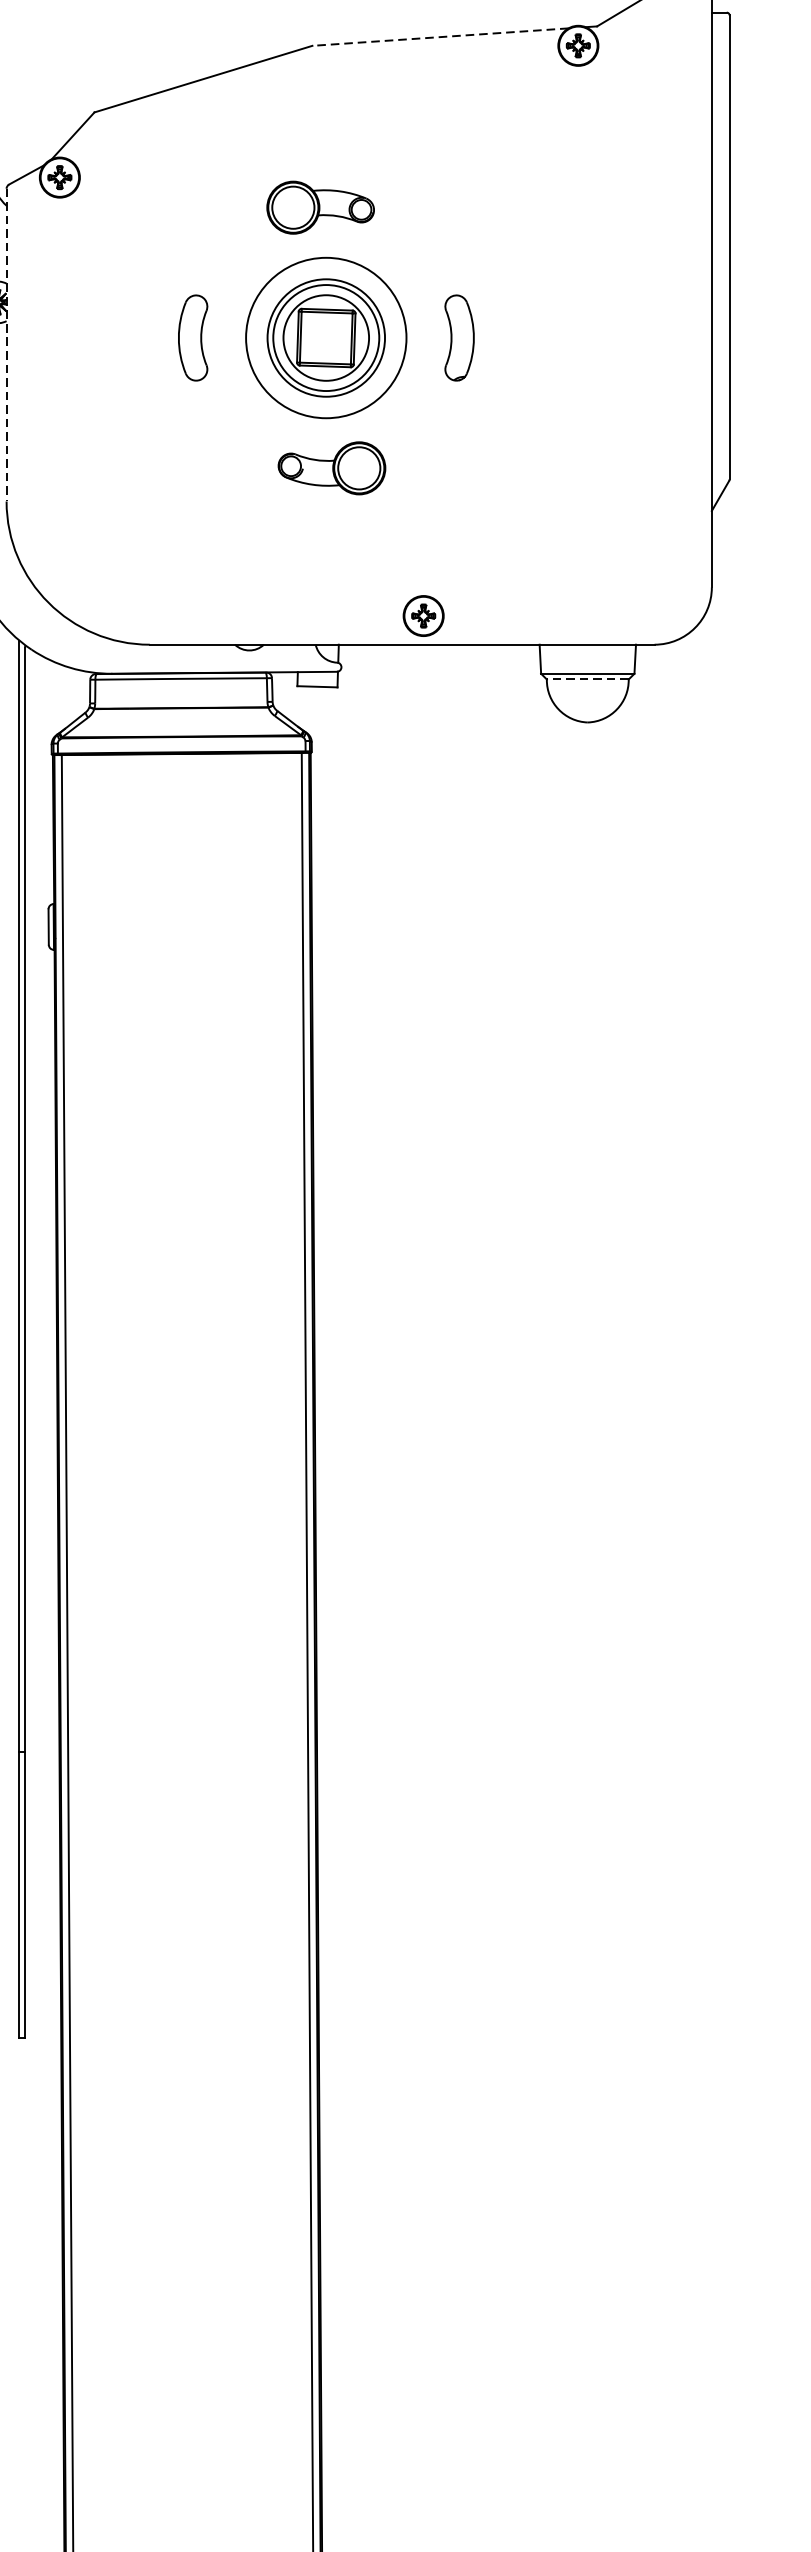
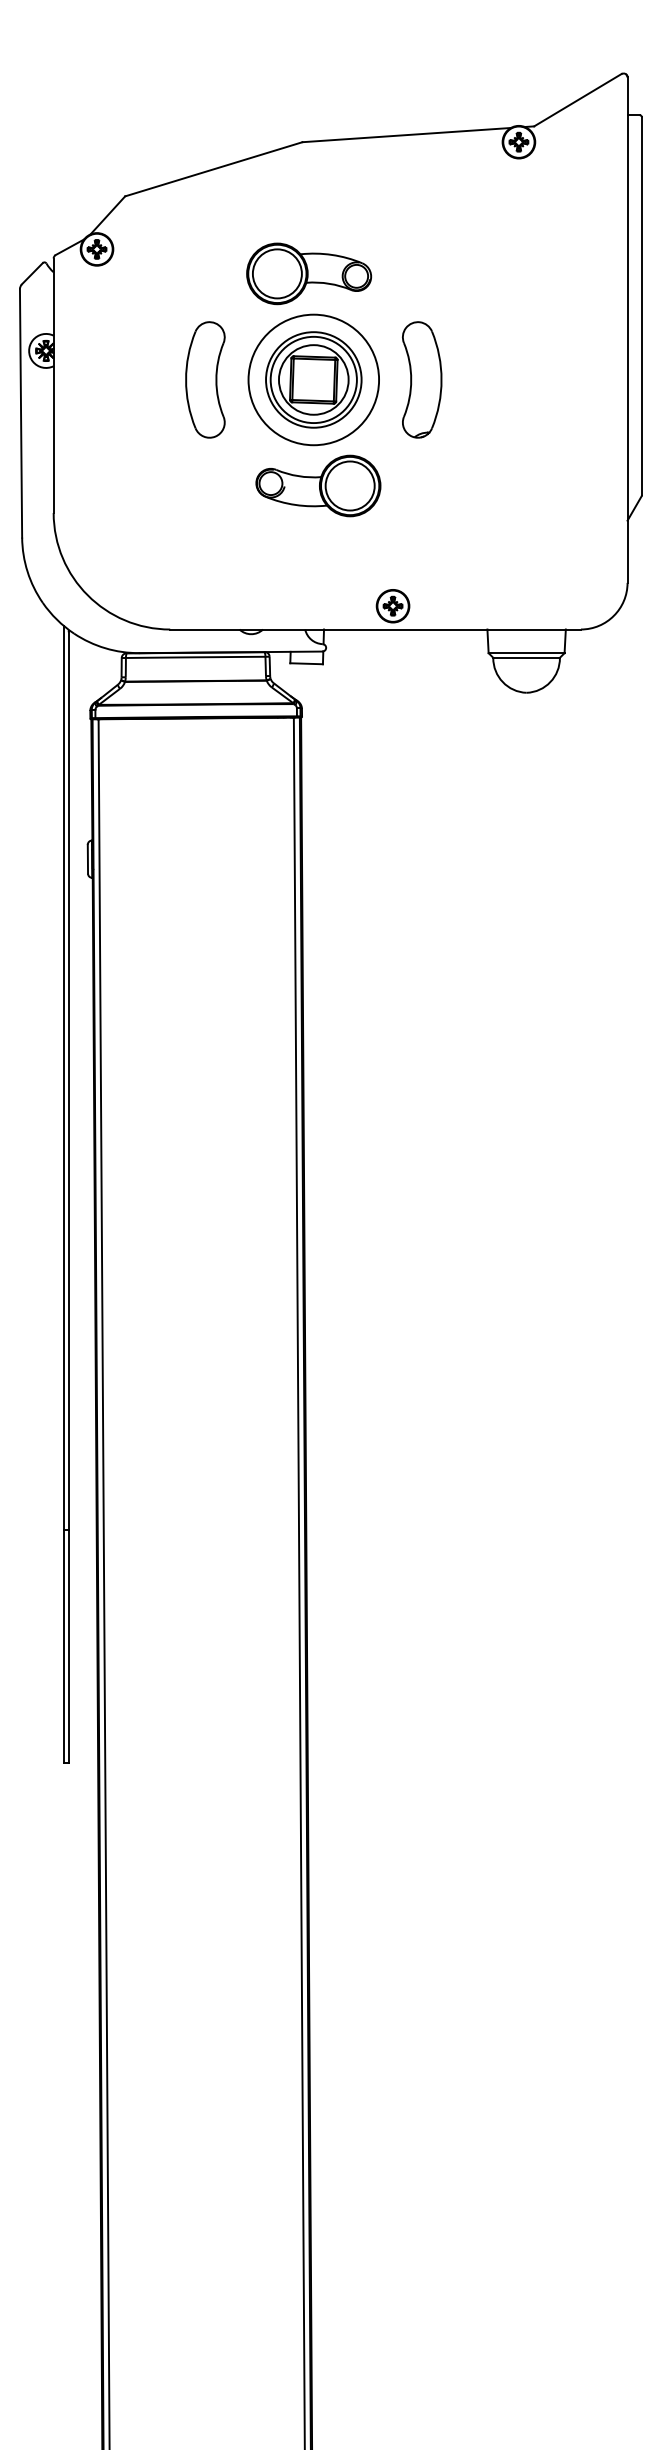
line: (440, 37) -> (406, 135), dashed -> solid
part: (320, 207) -> (309, 273), size x1.43
part: (193, 337) -> (205, 379), size x1.67
part: (459, 337) -> (422, 379), size x1.67
line: (6, 346) -> (53, 386), dashed -> solid
part: (332, 467) -> (318, 485), size x1.43
line: (587, 679) -> (526, 657), dashed -> solid

